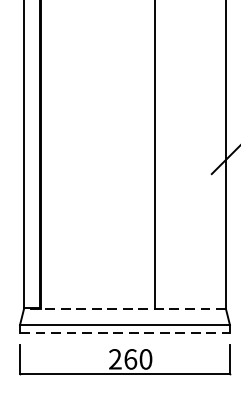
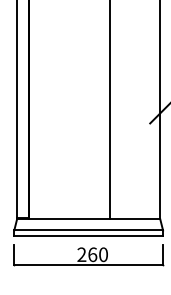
line: (124, 309) -> (88, 219), dashed -> solid
line: (126, 333) -> (89, 236), dashed -> solid

